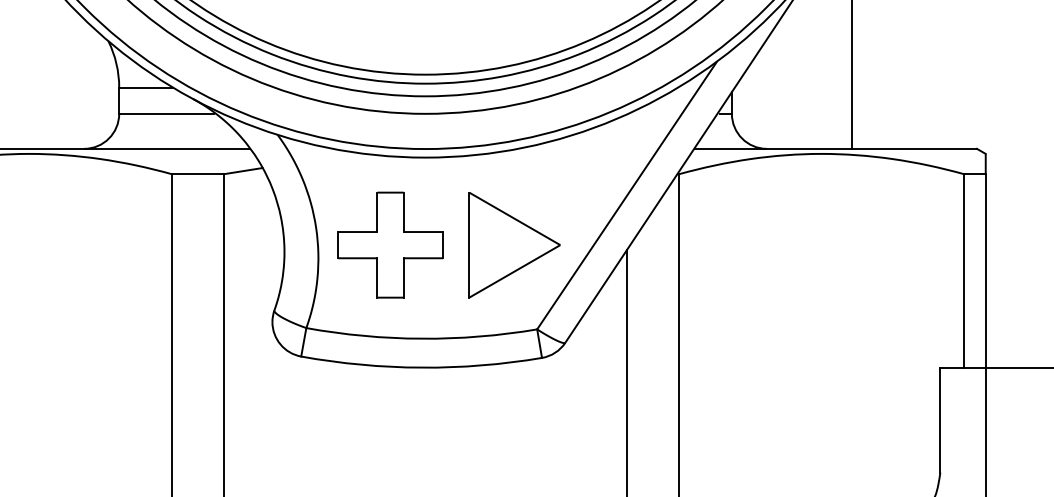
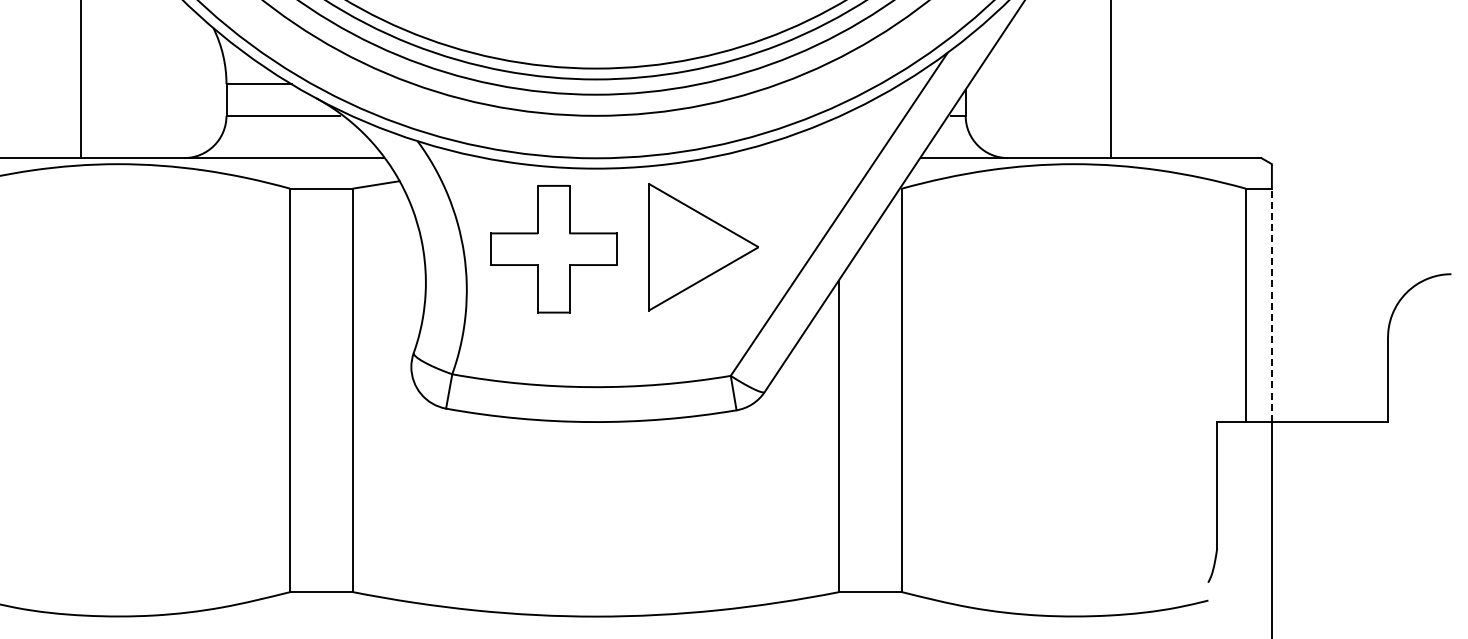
part: (390, 245) -> (553, 249), moved
part: (514, 245) -> (703, 247), moved
line: (985, 271) -> (1271, 305), solid -> dashed

